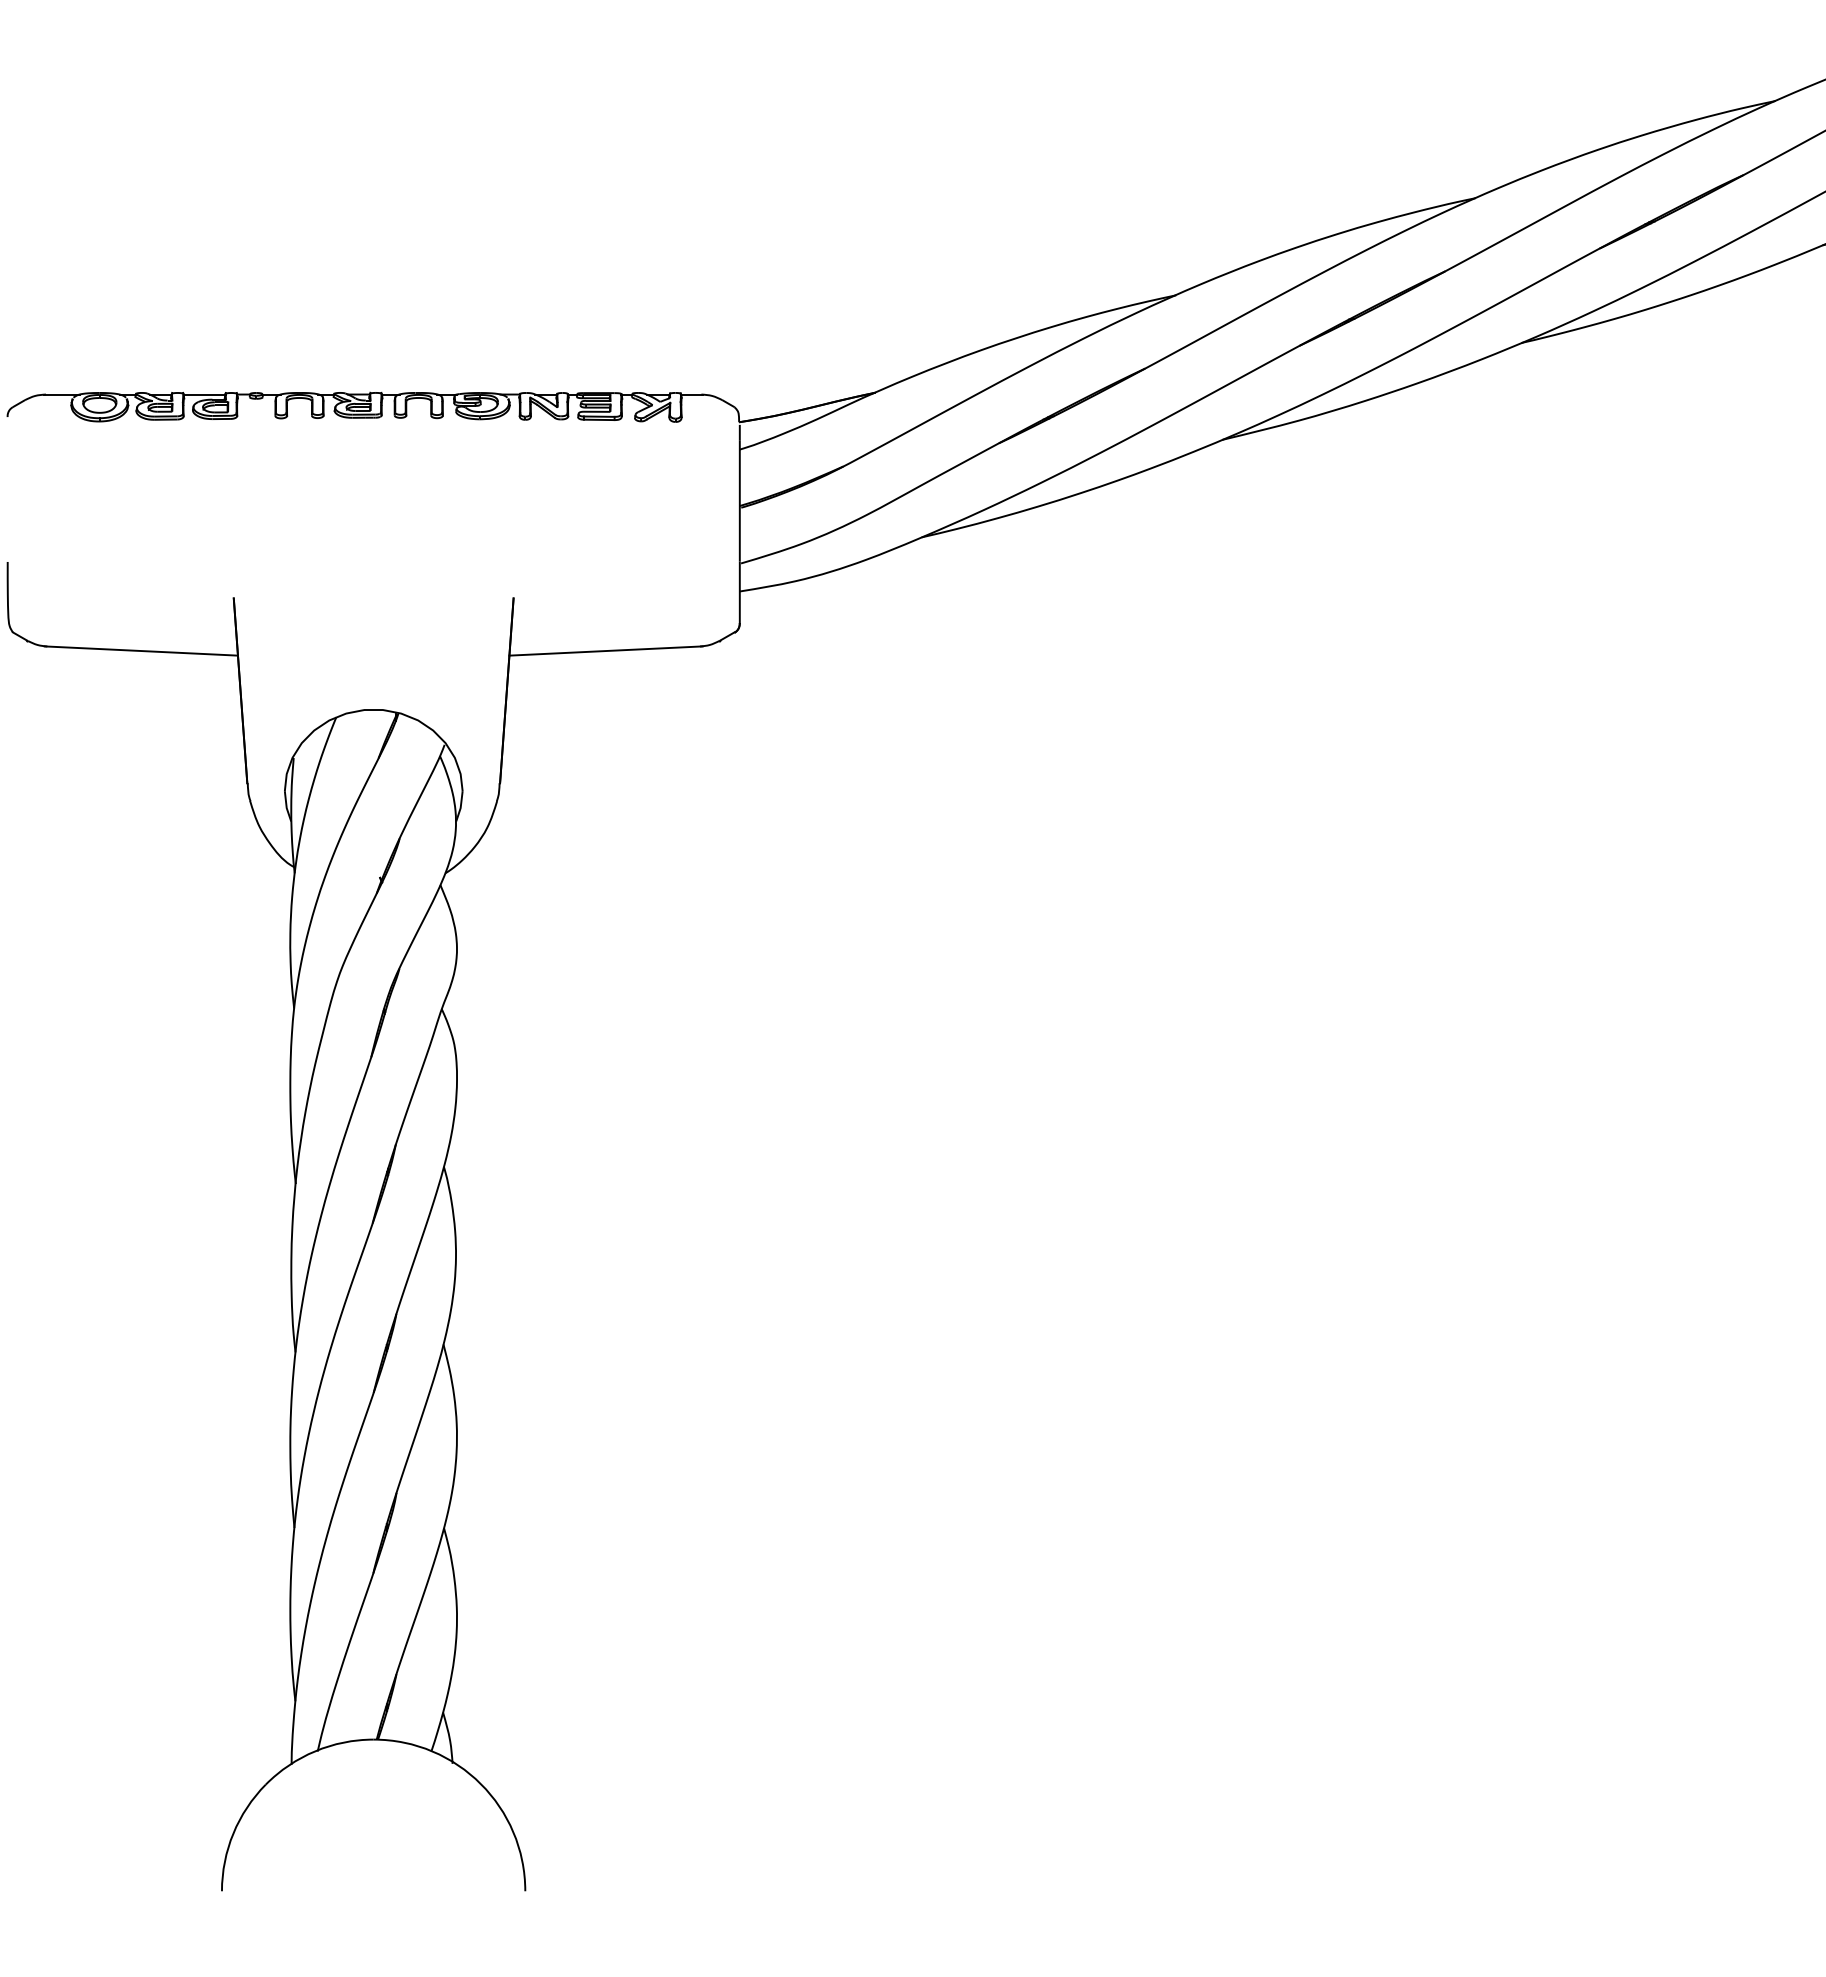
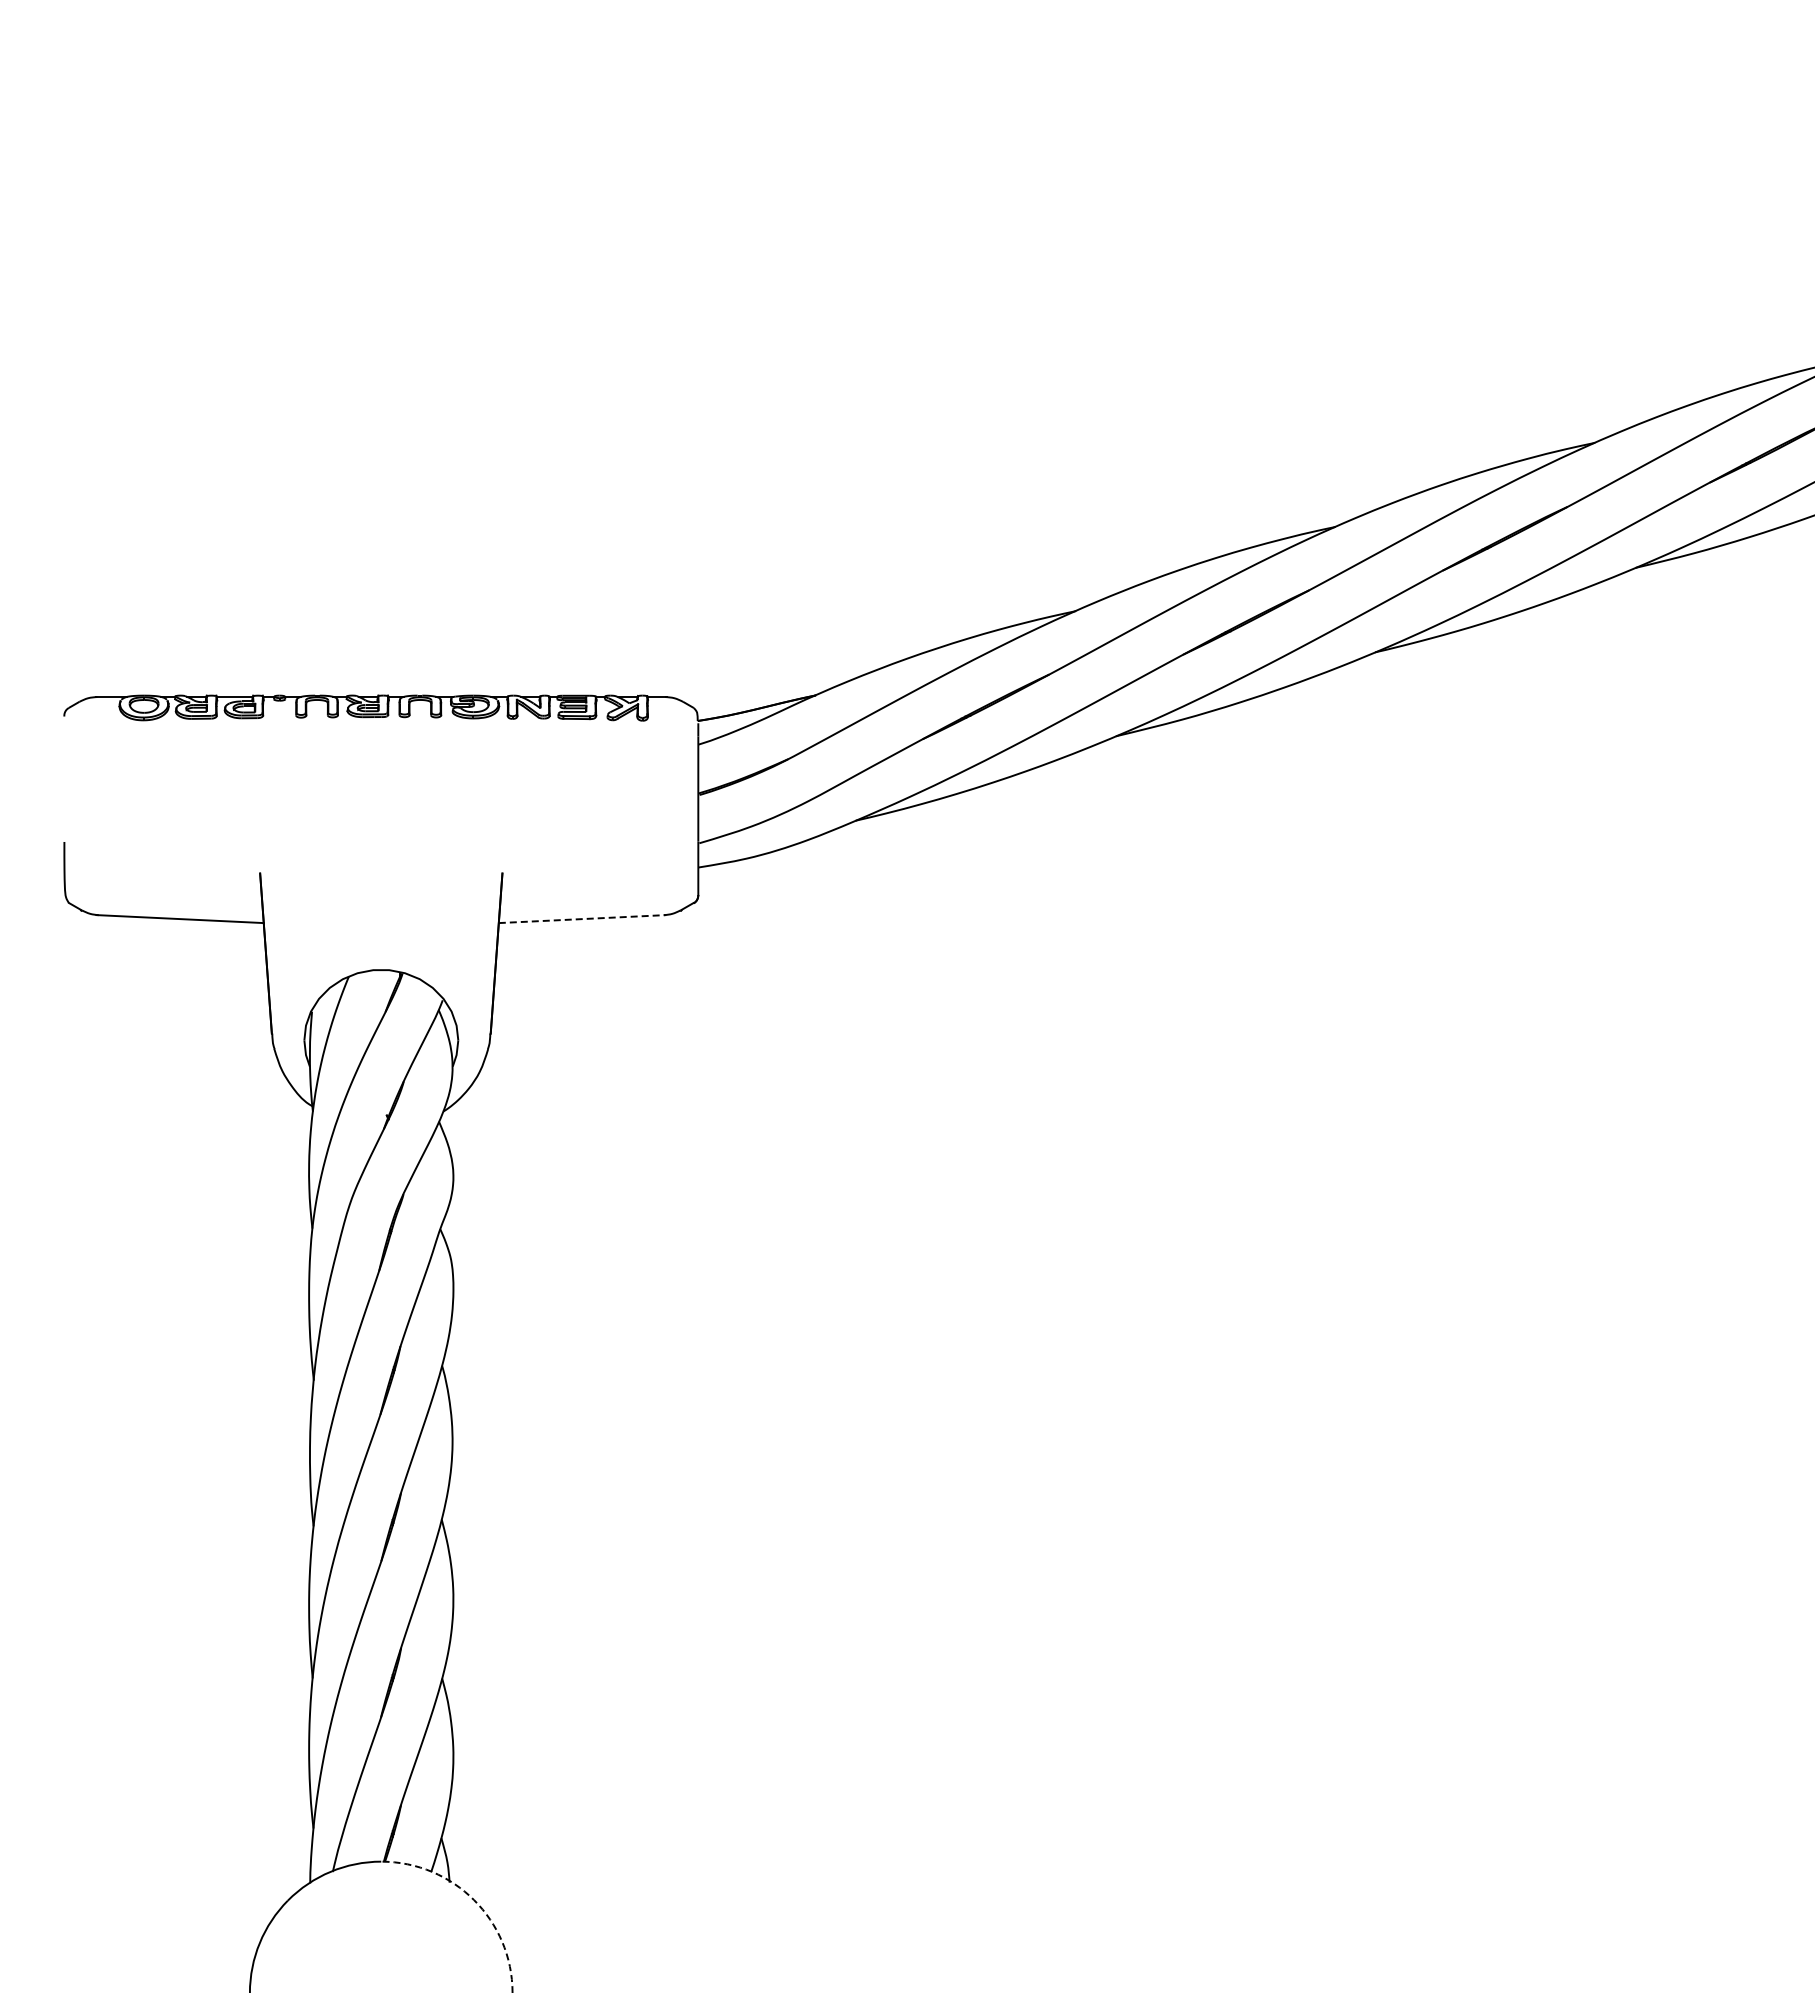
line: (606, 651) -> (582, 919), solid -> dashed
arc: (481, 1784) -> (474, 1900), solid -> dashed

